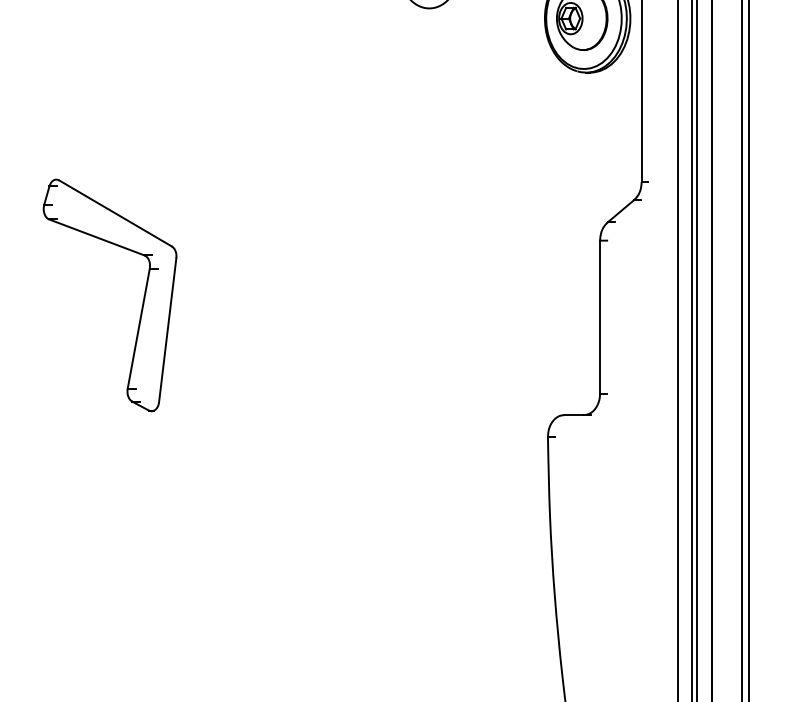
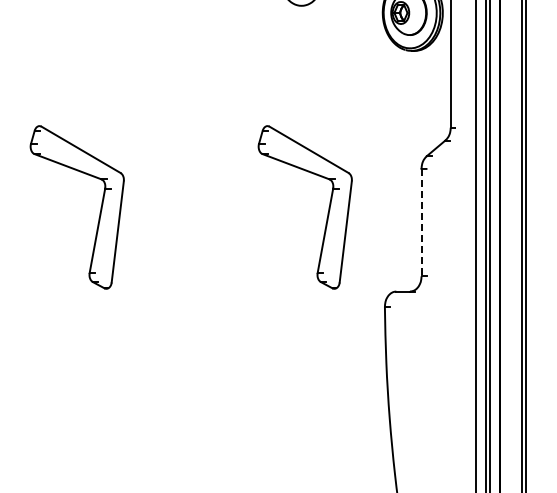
part: (466, 302) -> (327, 212), added
line: (600, 316) -> (421, 222), solid -> dashed

